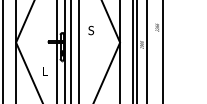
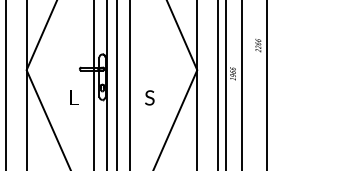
text: (91, 30) -> (150, 97), moved
text: (45, 71) -> (74, 97), moved

